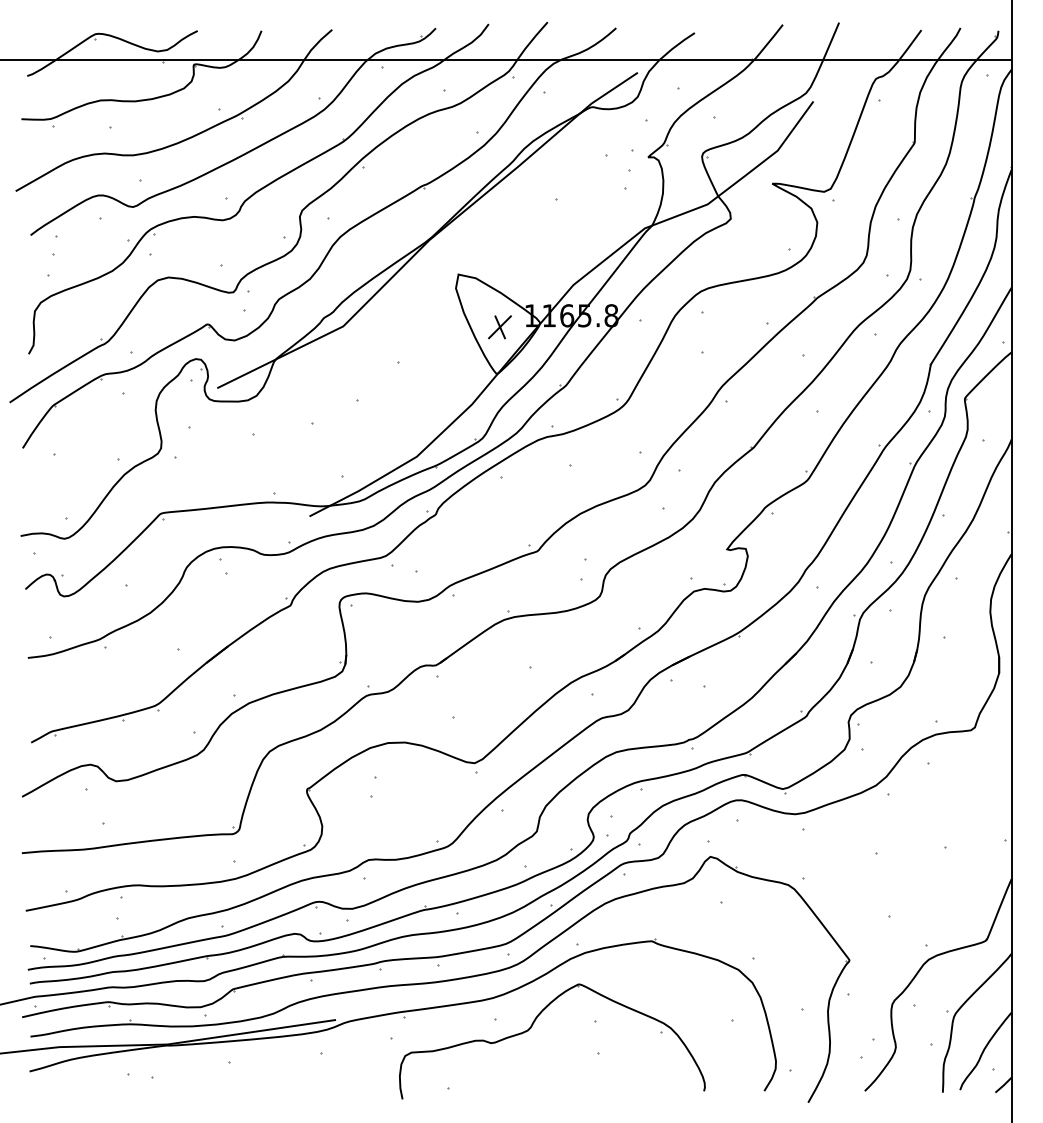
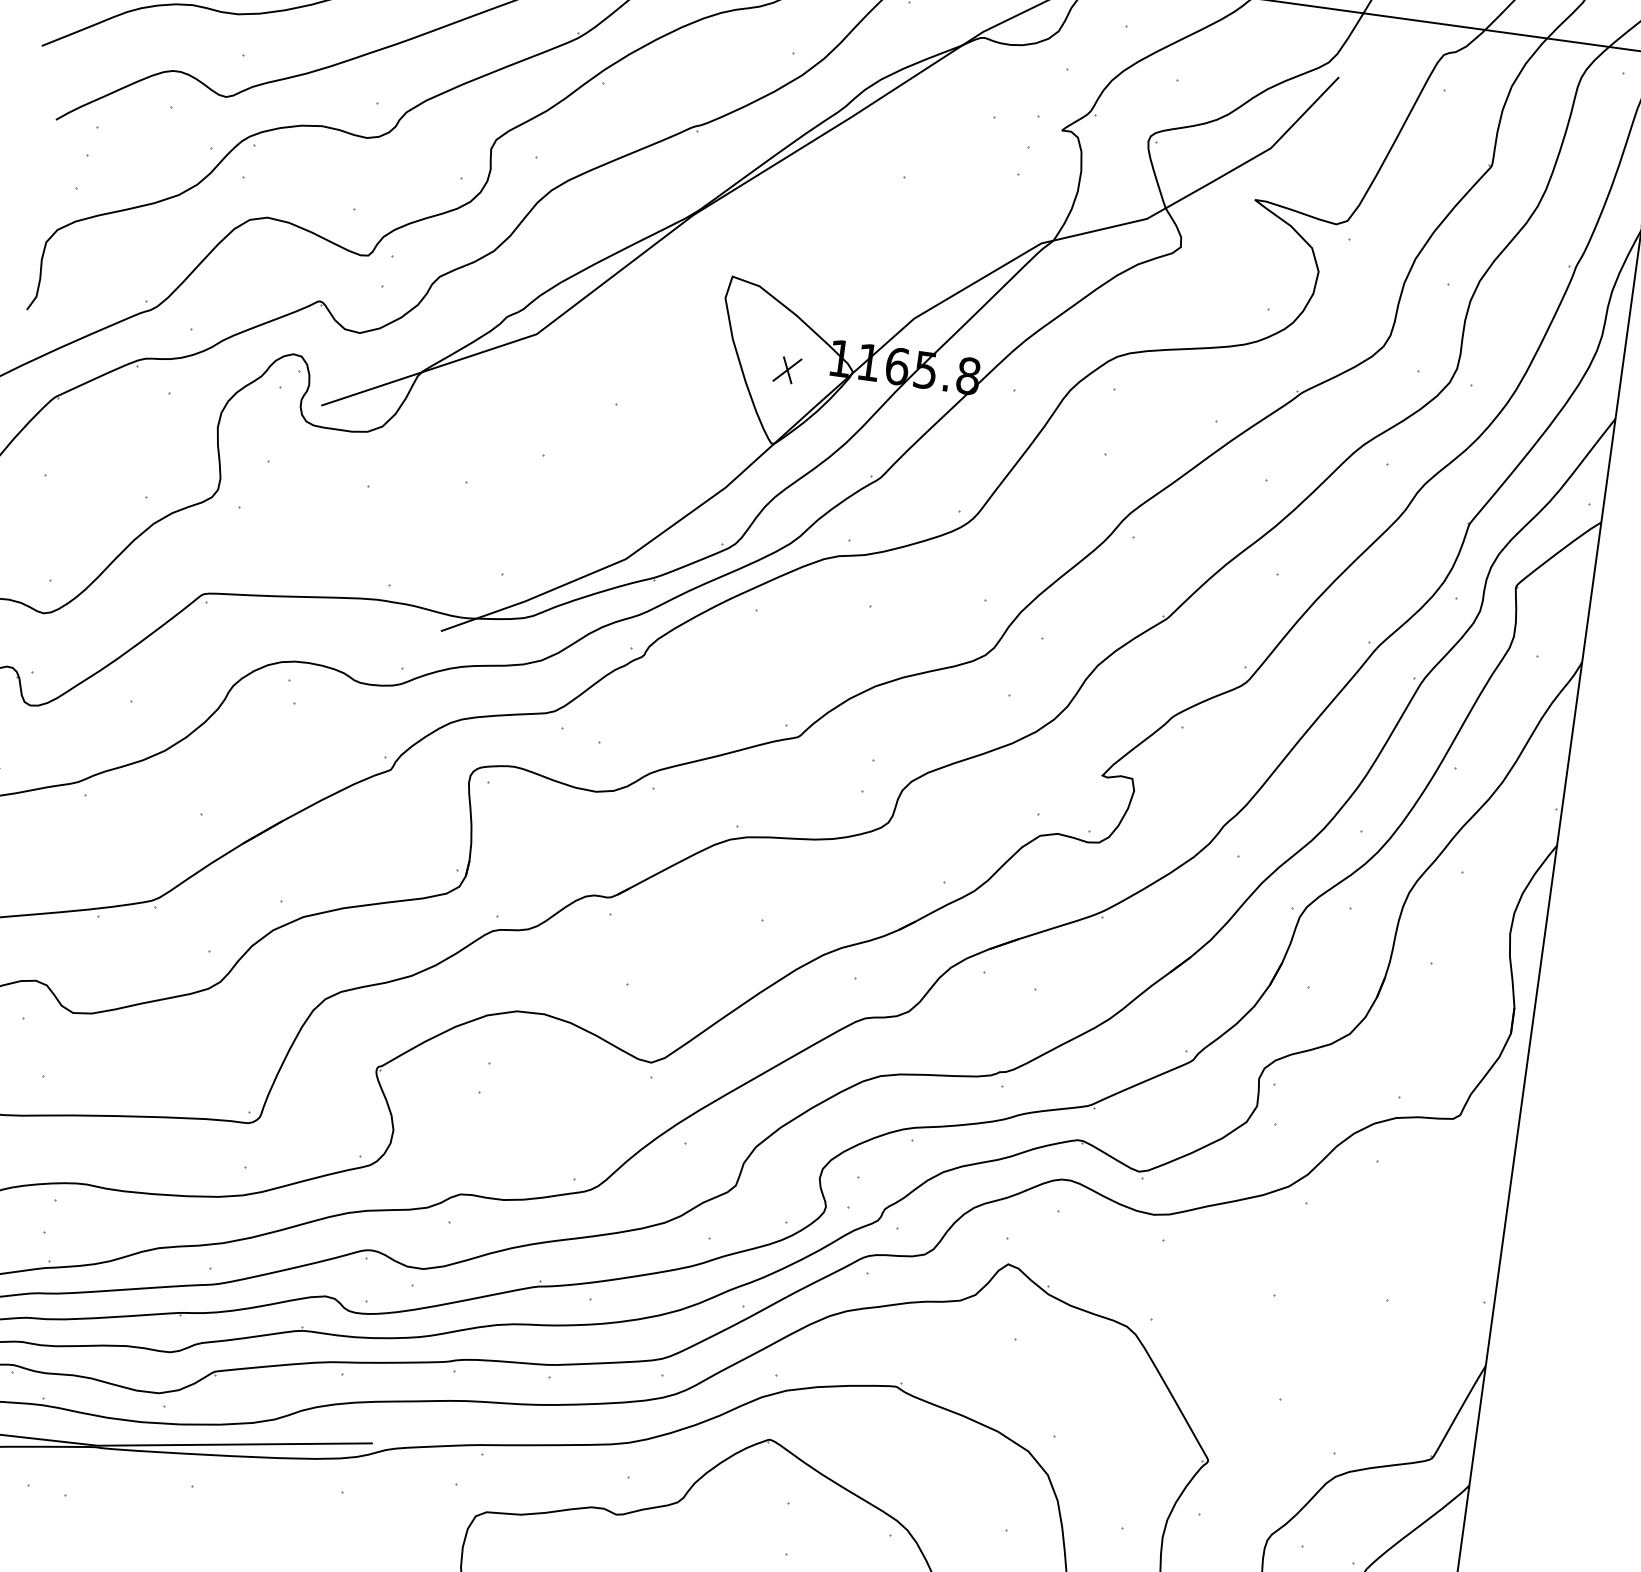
part: (499, 327) -> (786, 370), size x0.7

